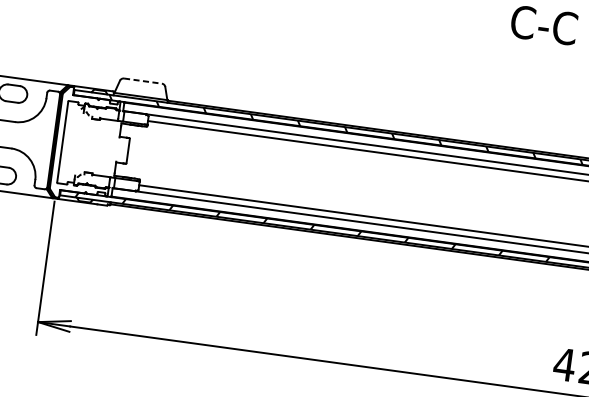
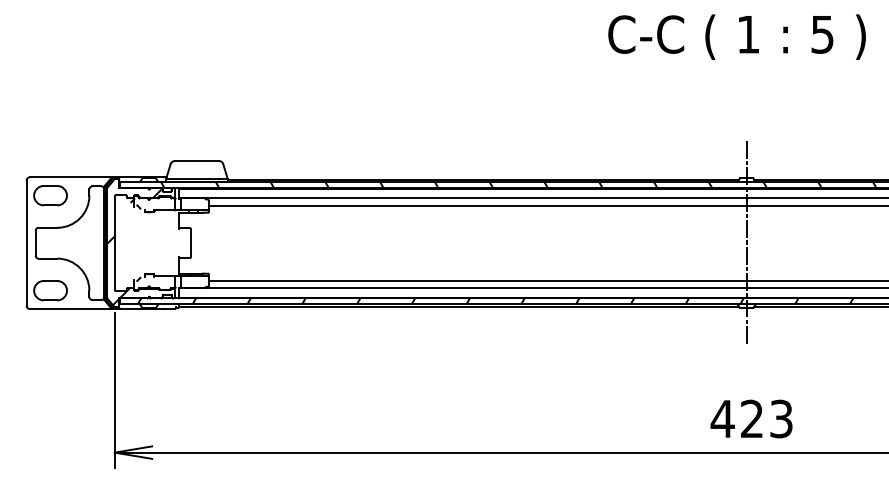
line: (143, 81) -> (197, 161), dashed -> solid
hatch: (79, 147) -> (134, 246), added

